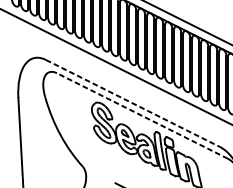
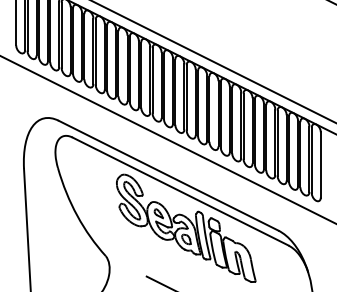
line: (132, 103) -> (168, 175), dashed -> solid
line: (142, 115) -> (180, 191), dashed -> solid

